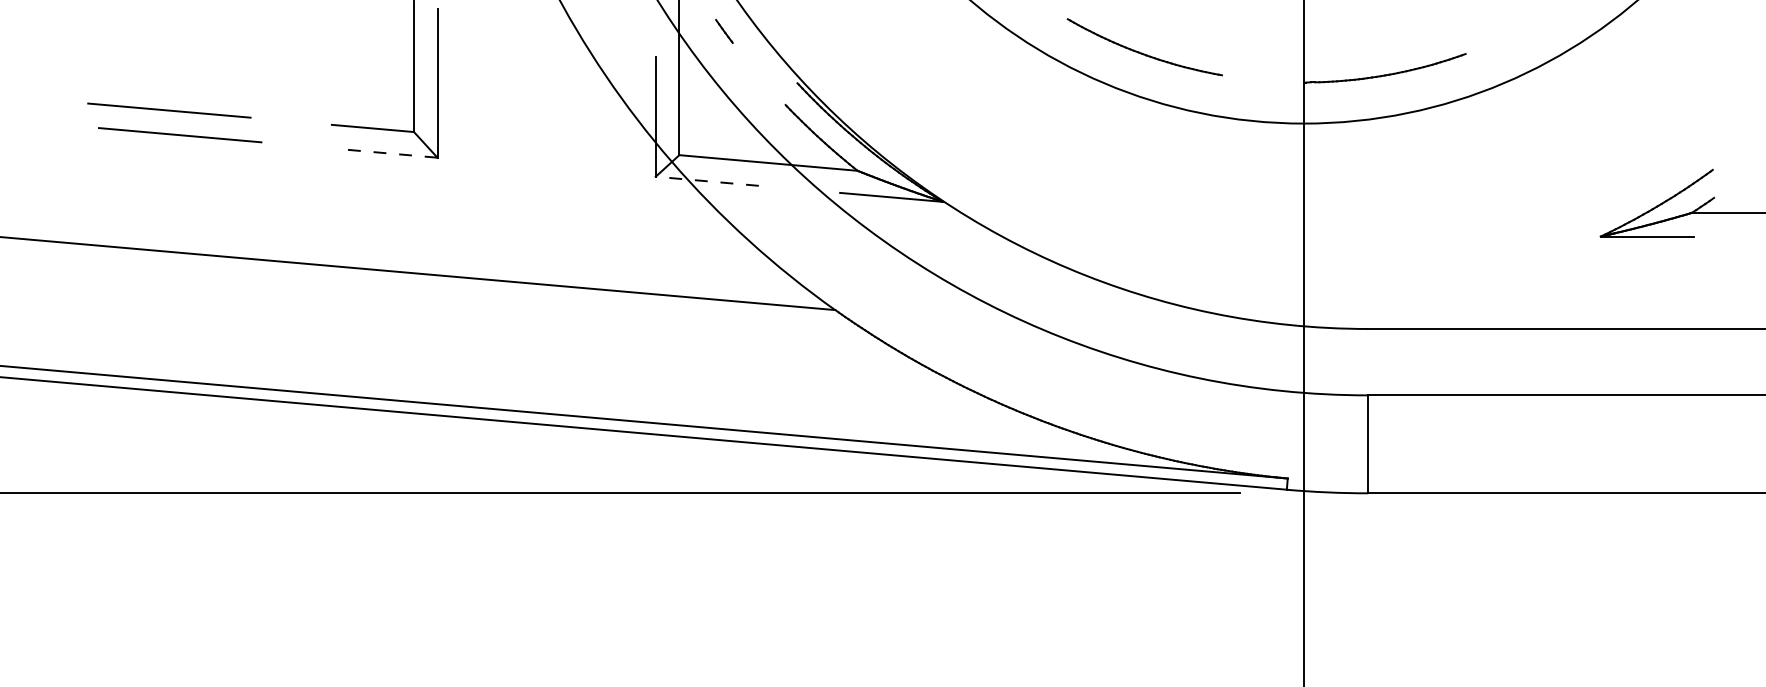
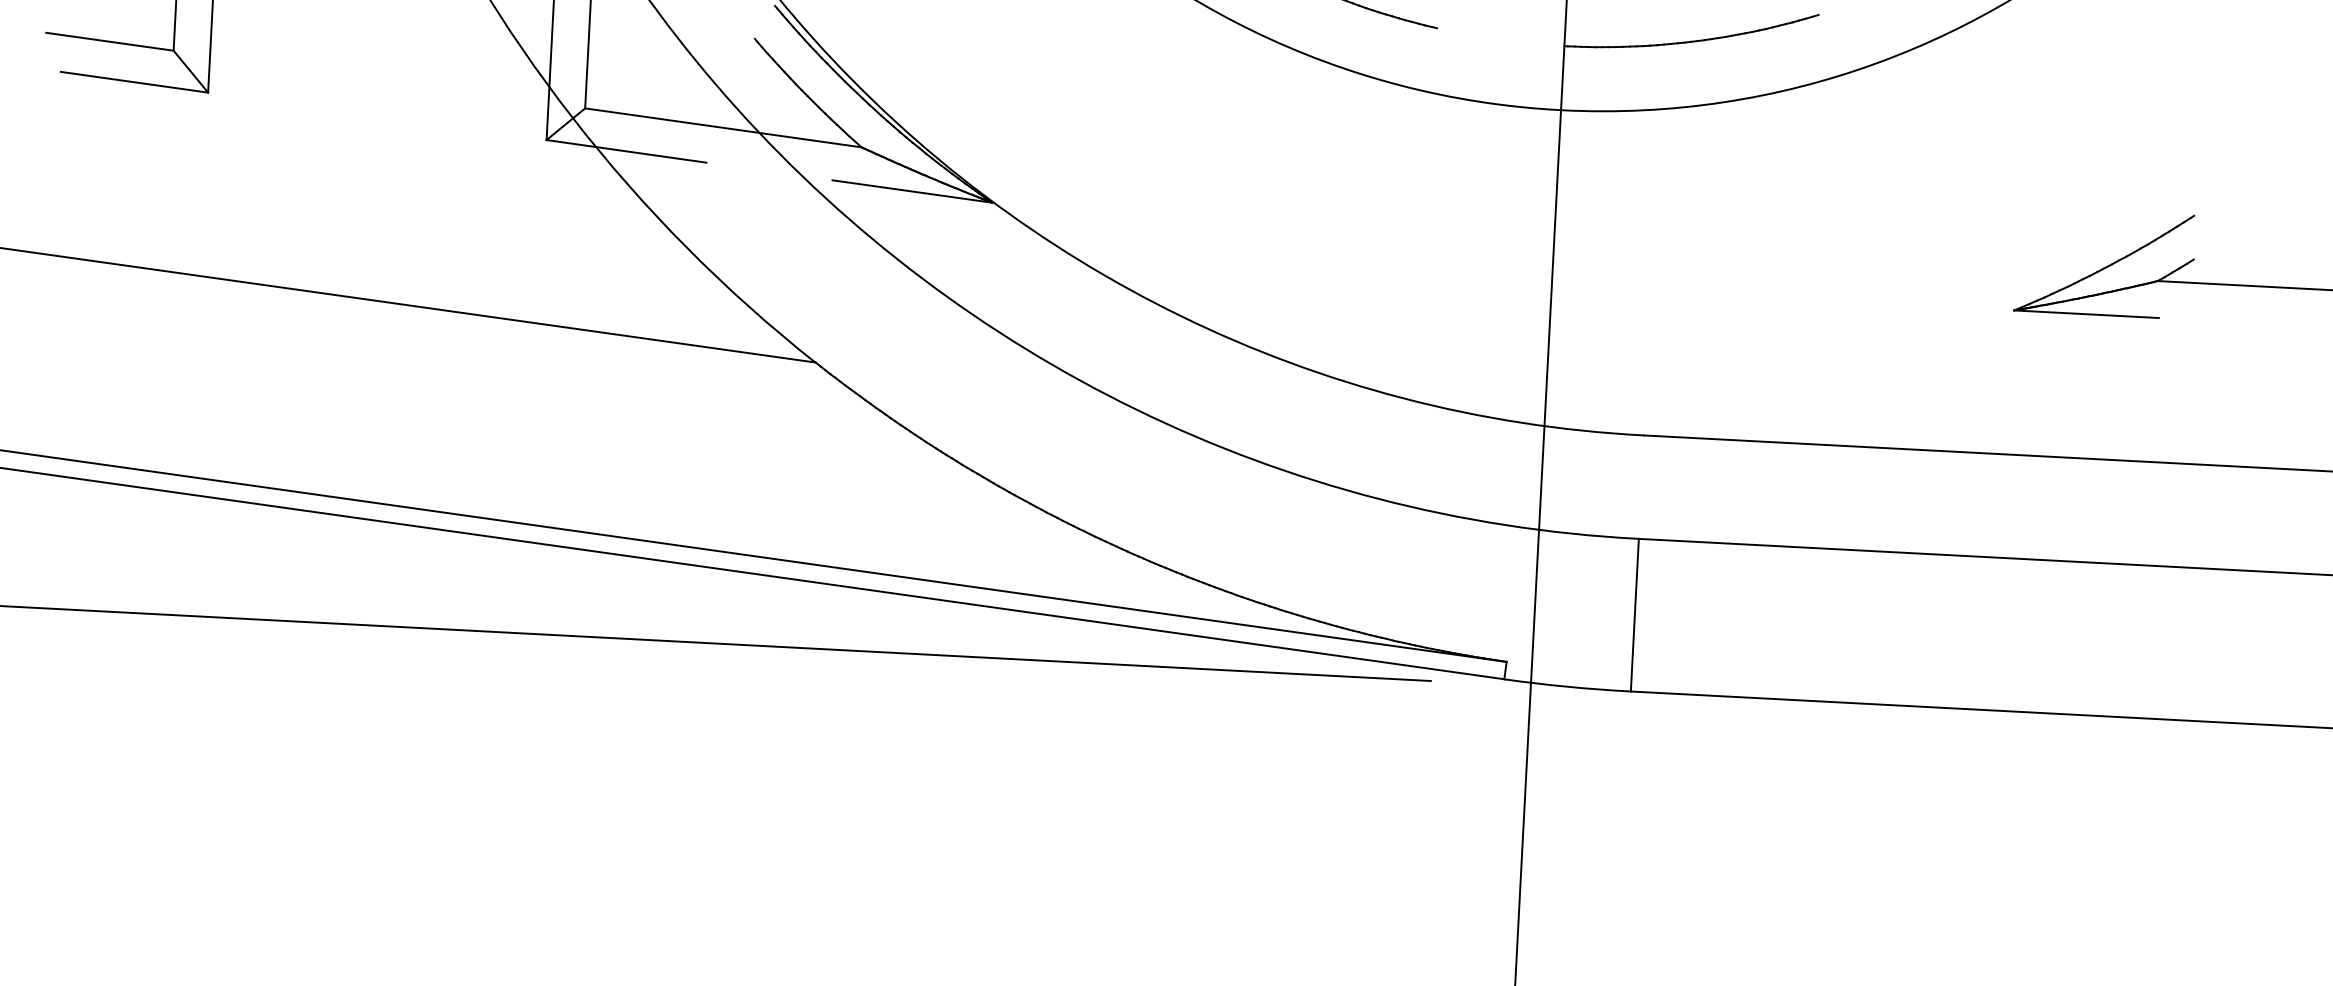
line: (390, 153) -> (135, 82), dashed -> solid
line: (707, 181) -> (626, 151), dashed -> solid

